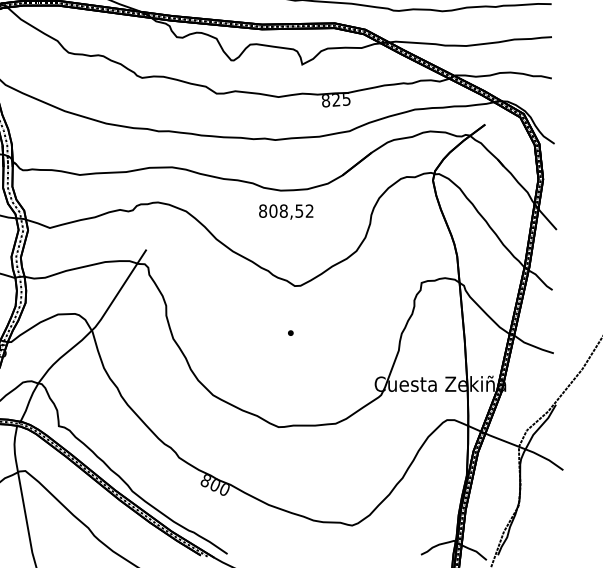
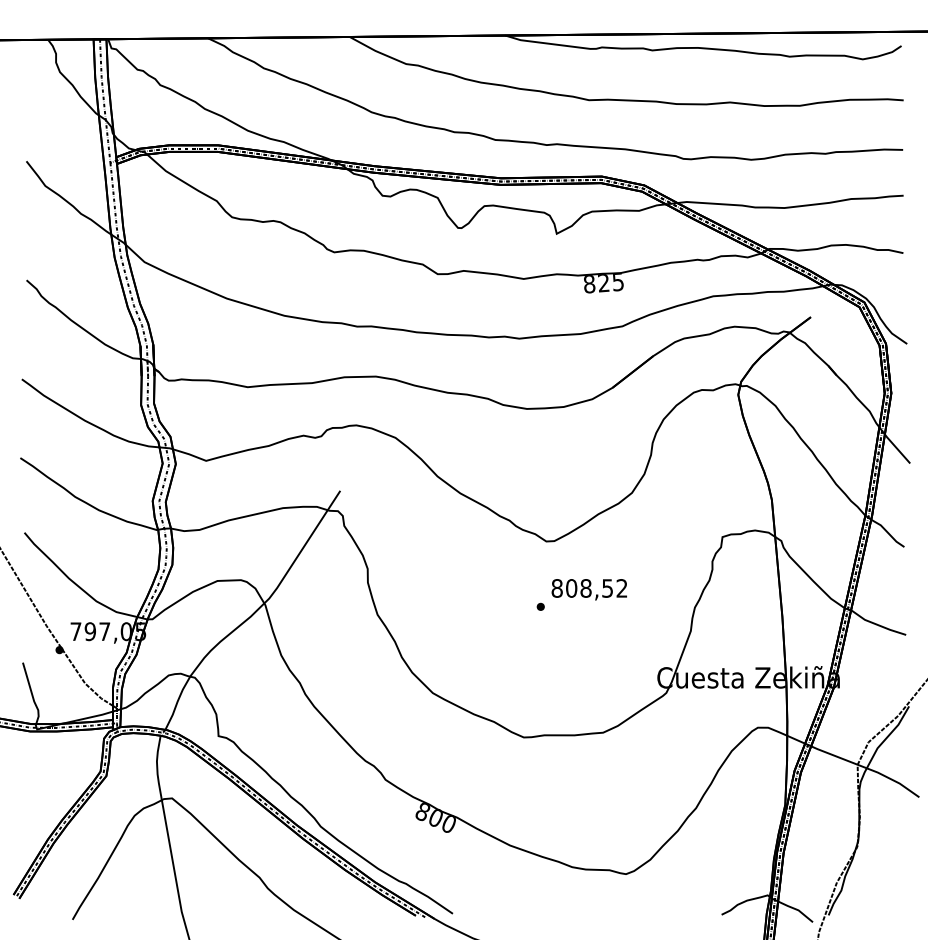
text: (285, 211) -> (588, 589), moved

